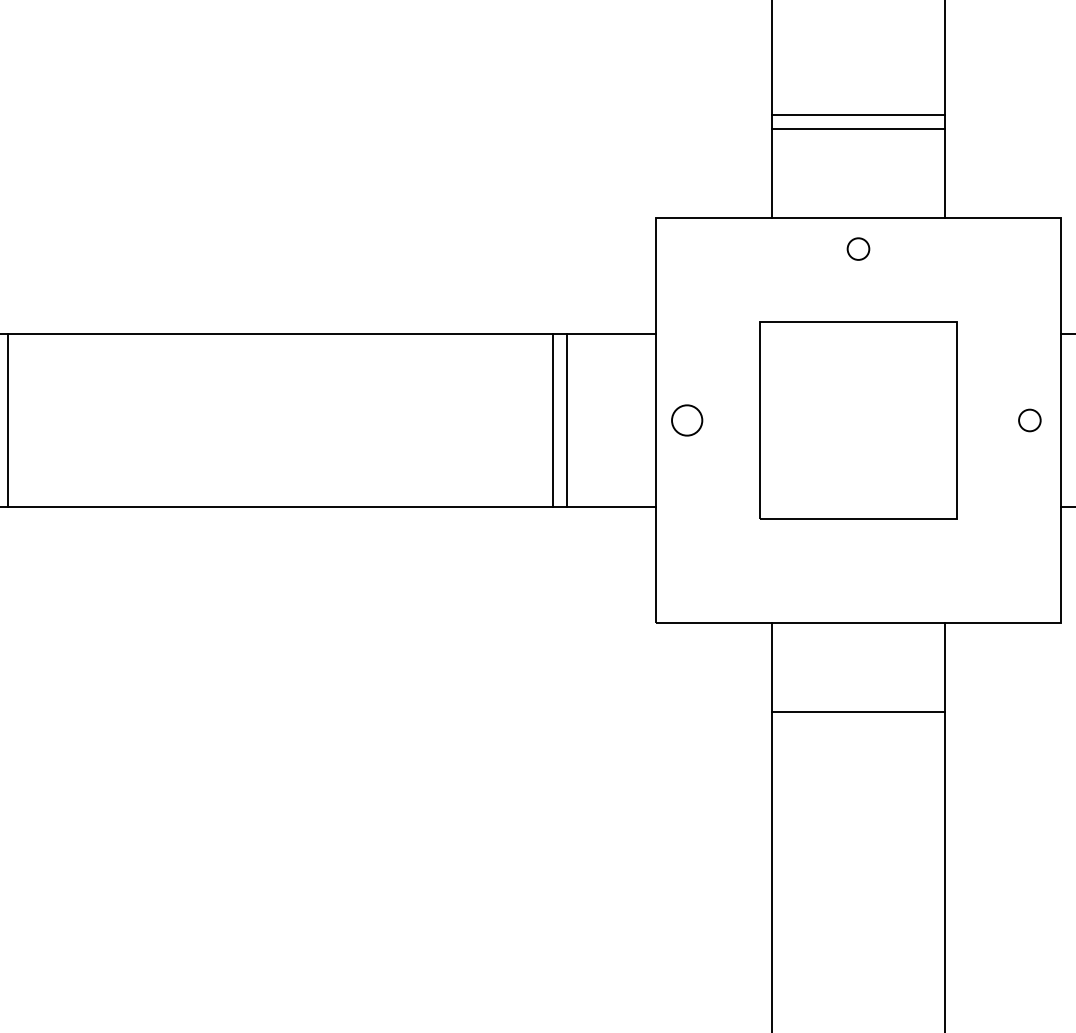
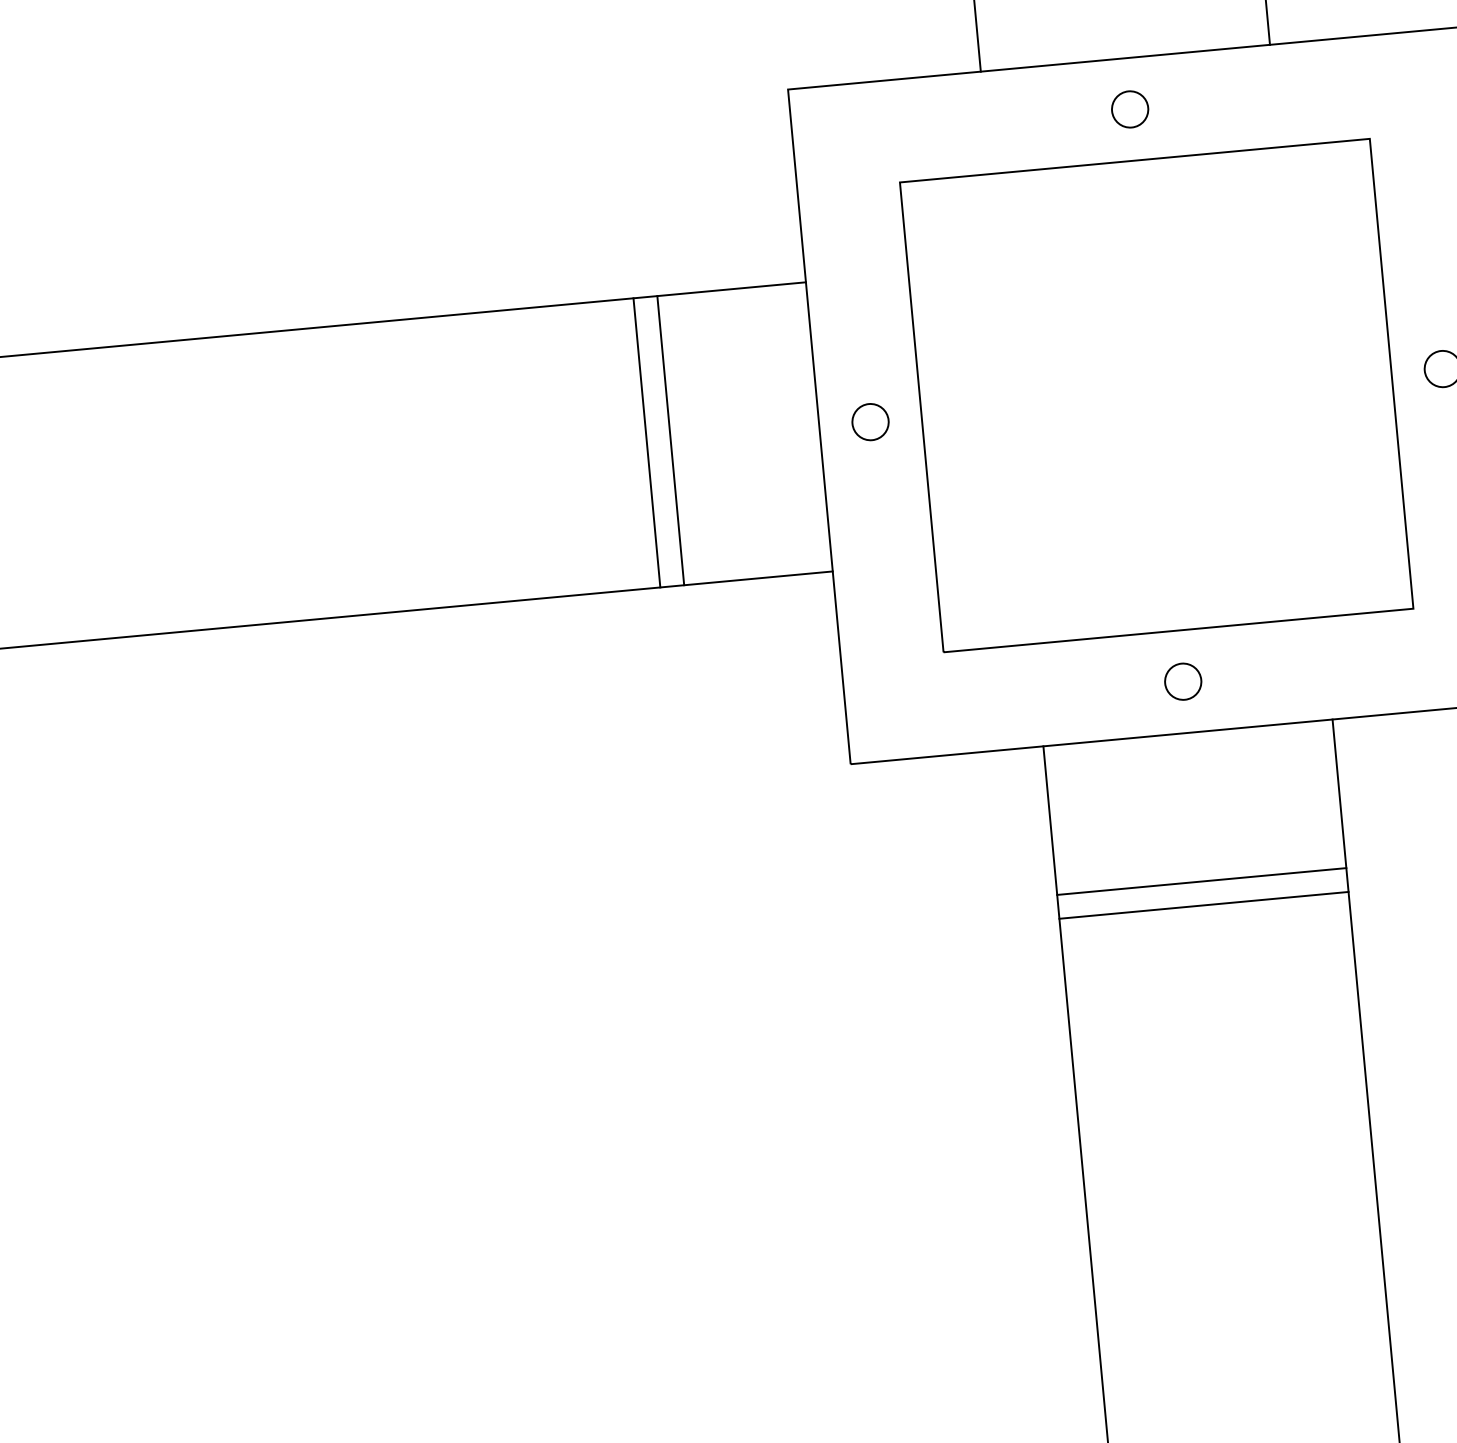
circle: (686, 420) -> (869, 422), size x0.71
part: (858, 420) -> (1156, 395), size x1.43
circle: (858, 591) -> (1183, 681), added
line: (858, 725) -> (1203, 904), added

